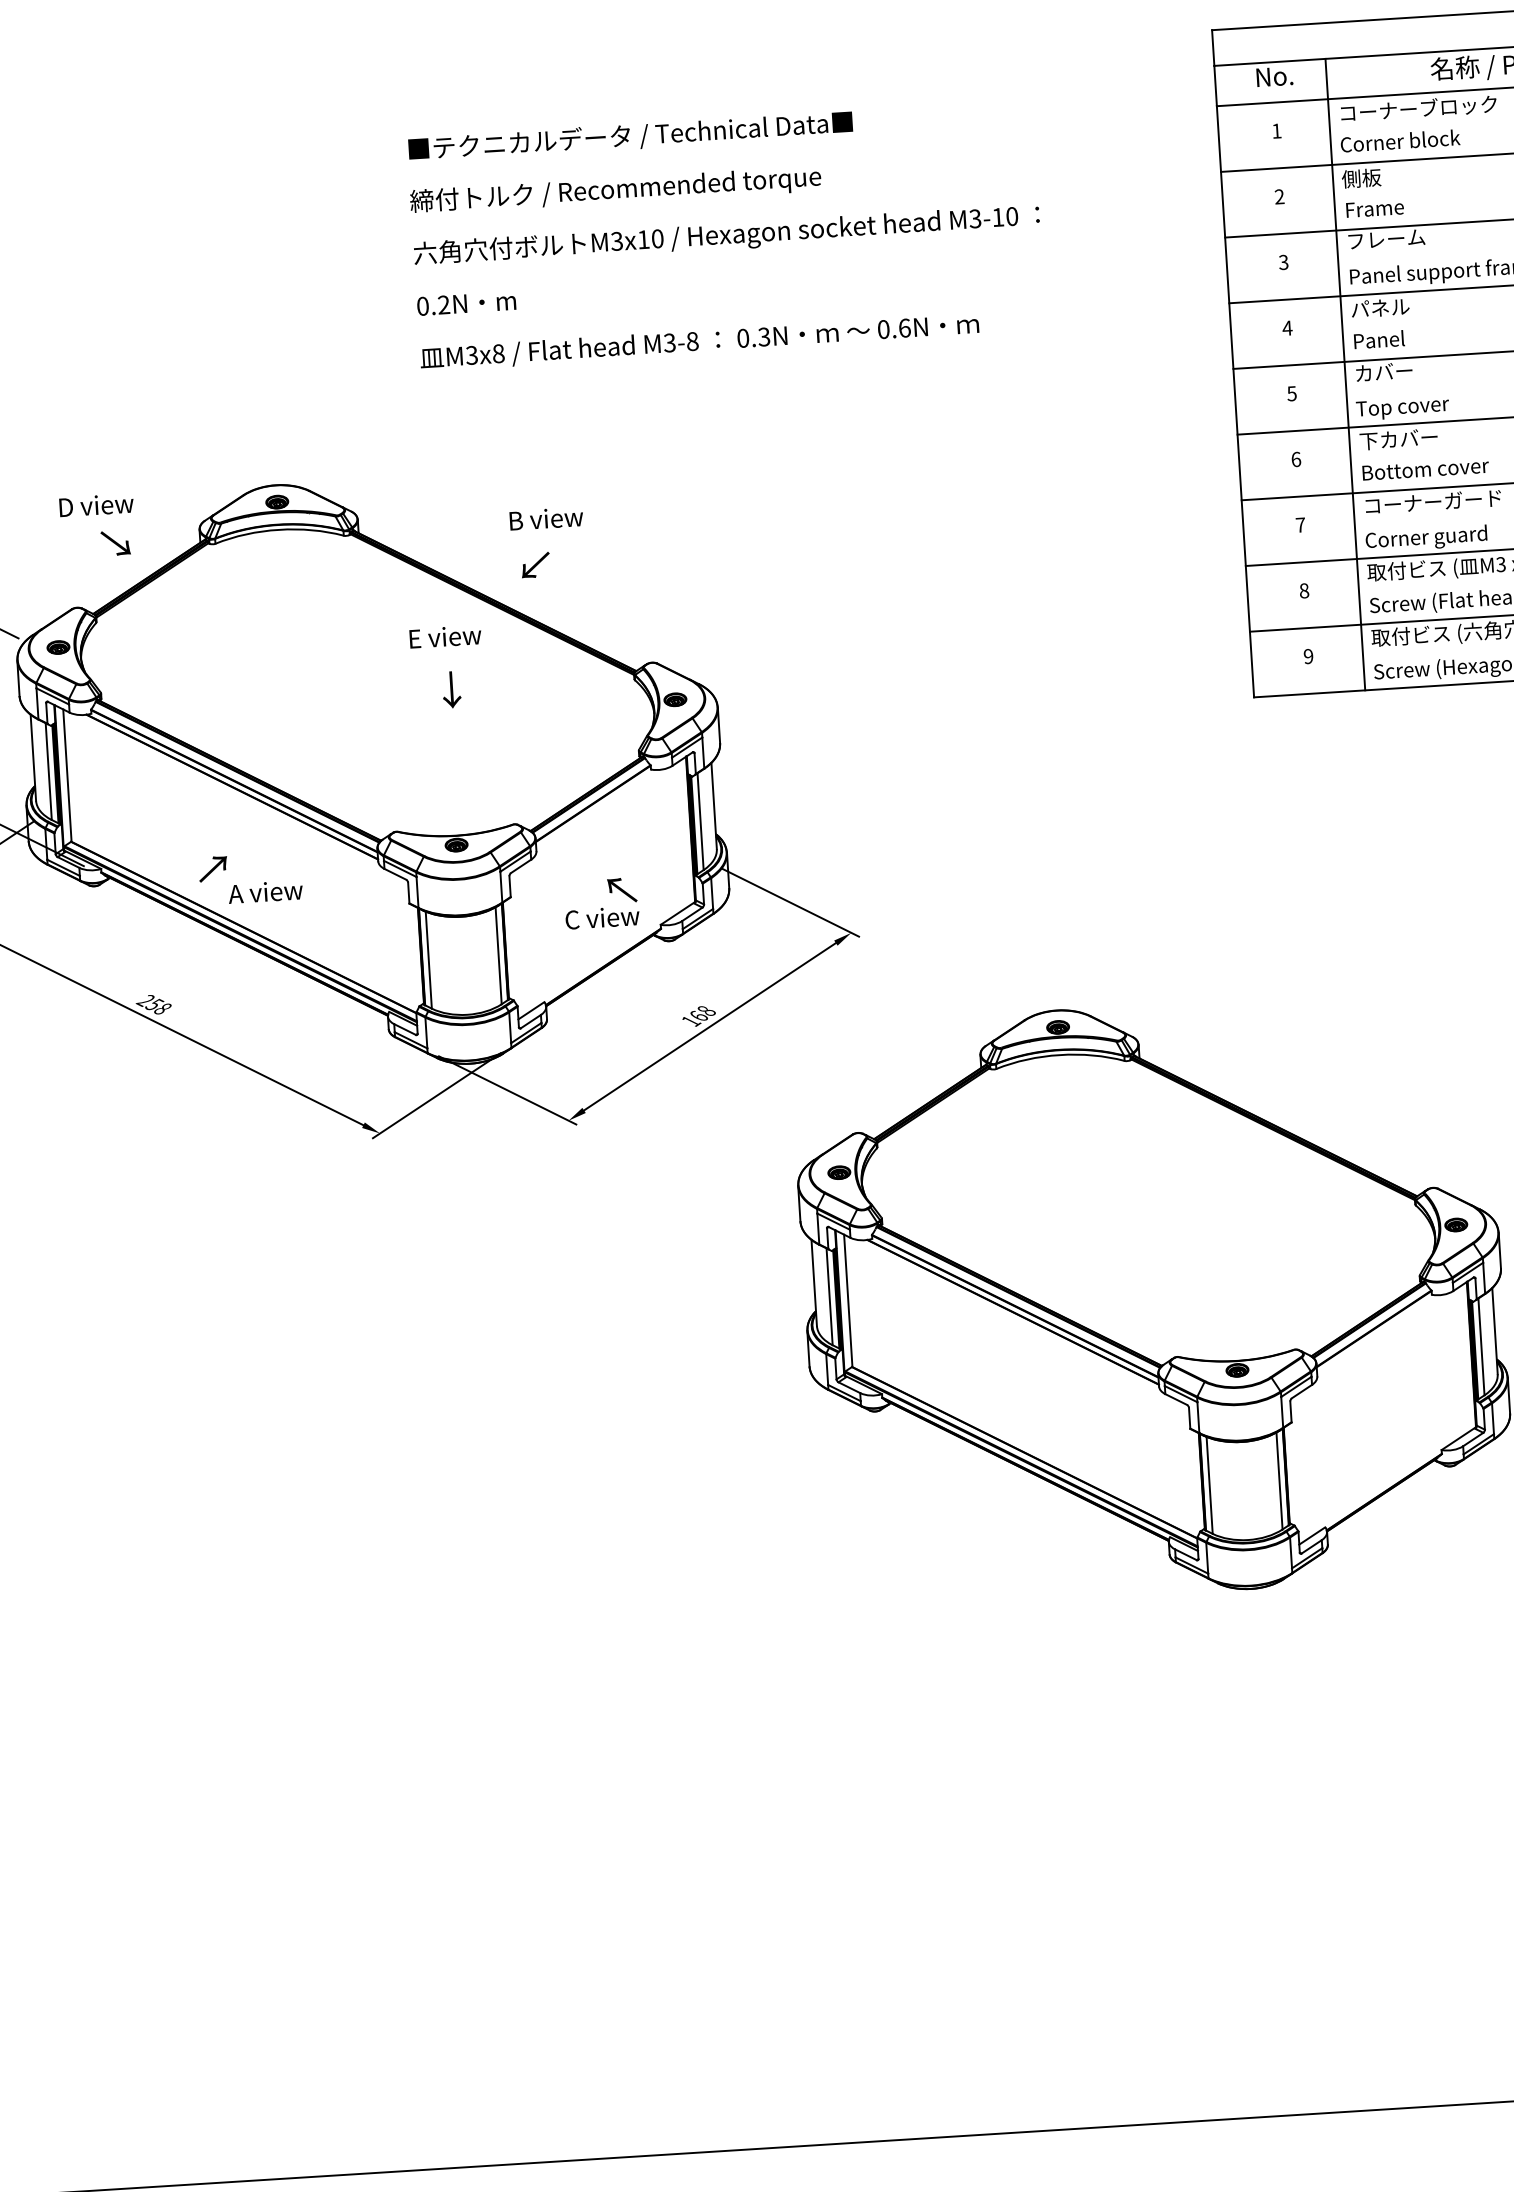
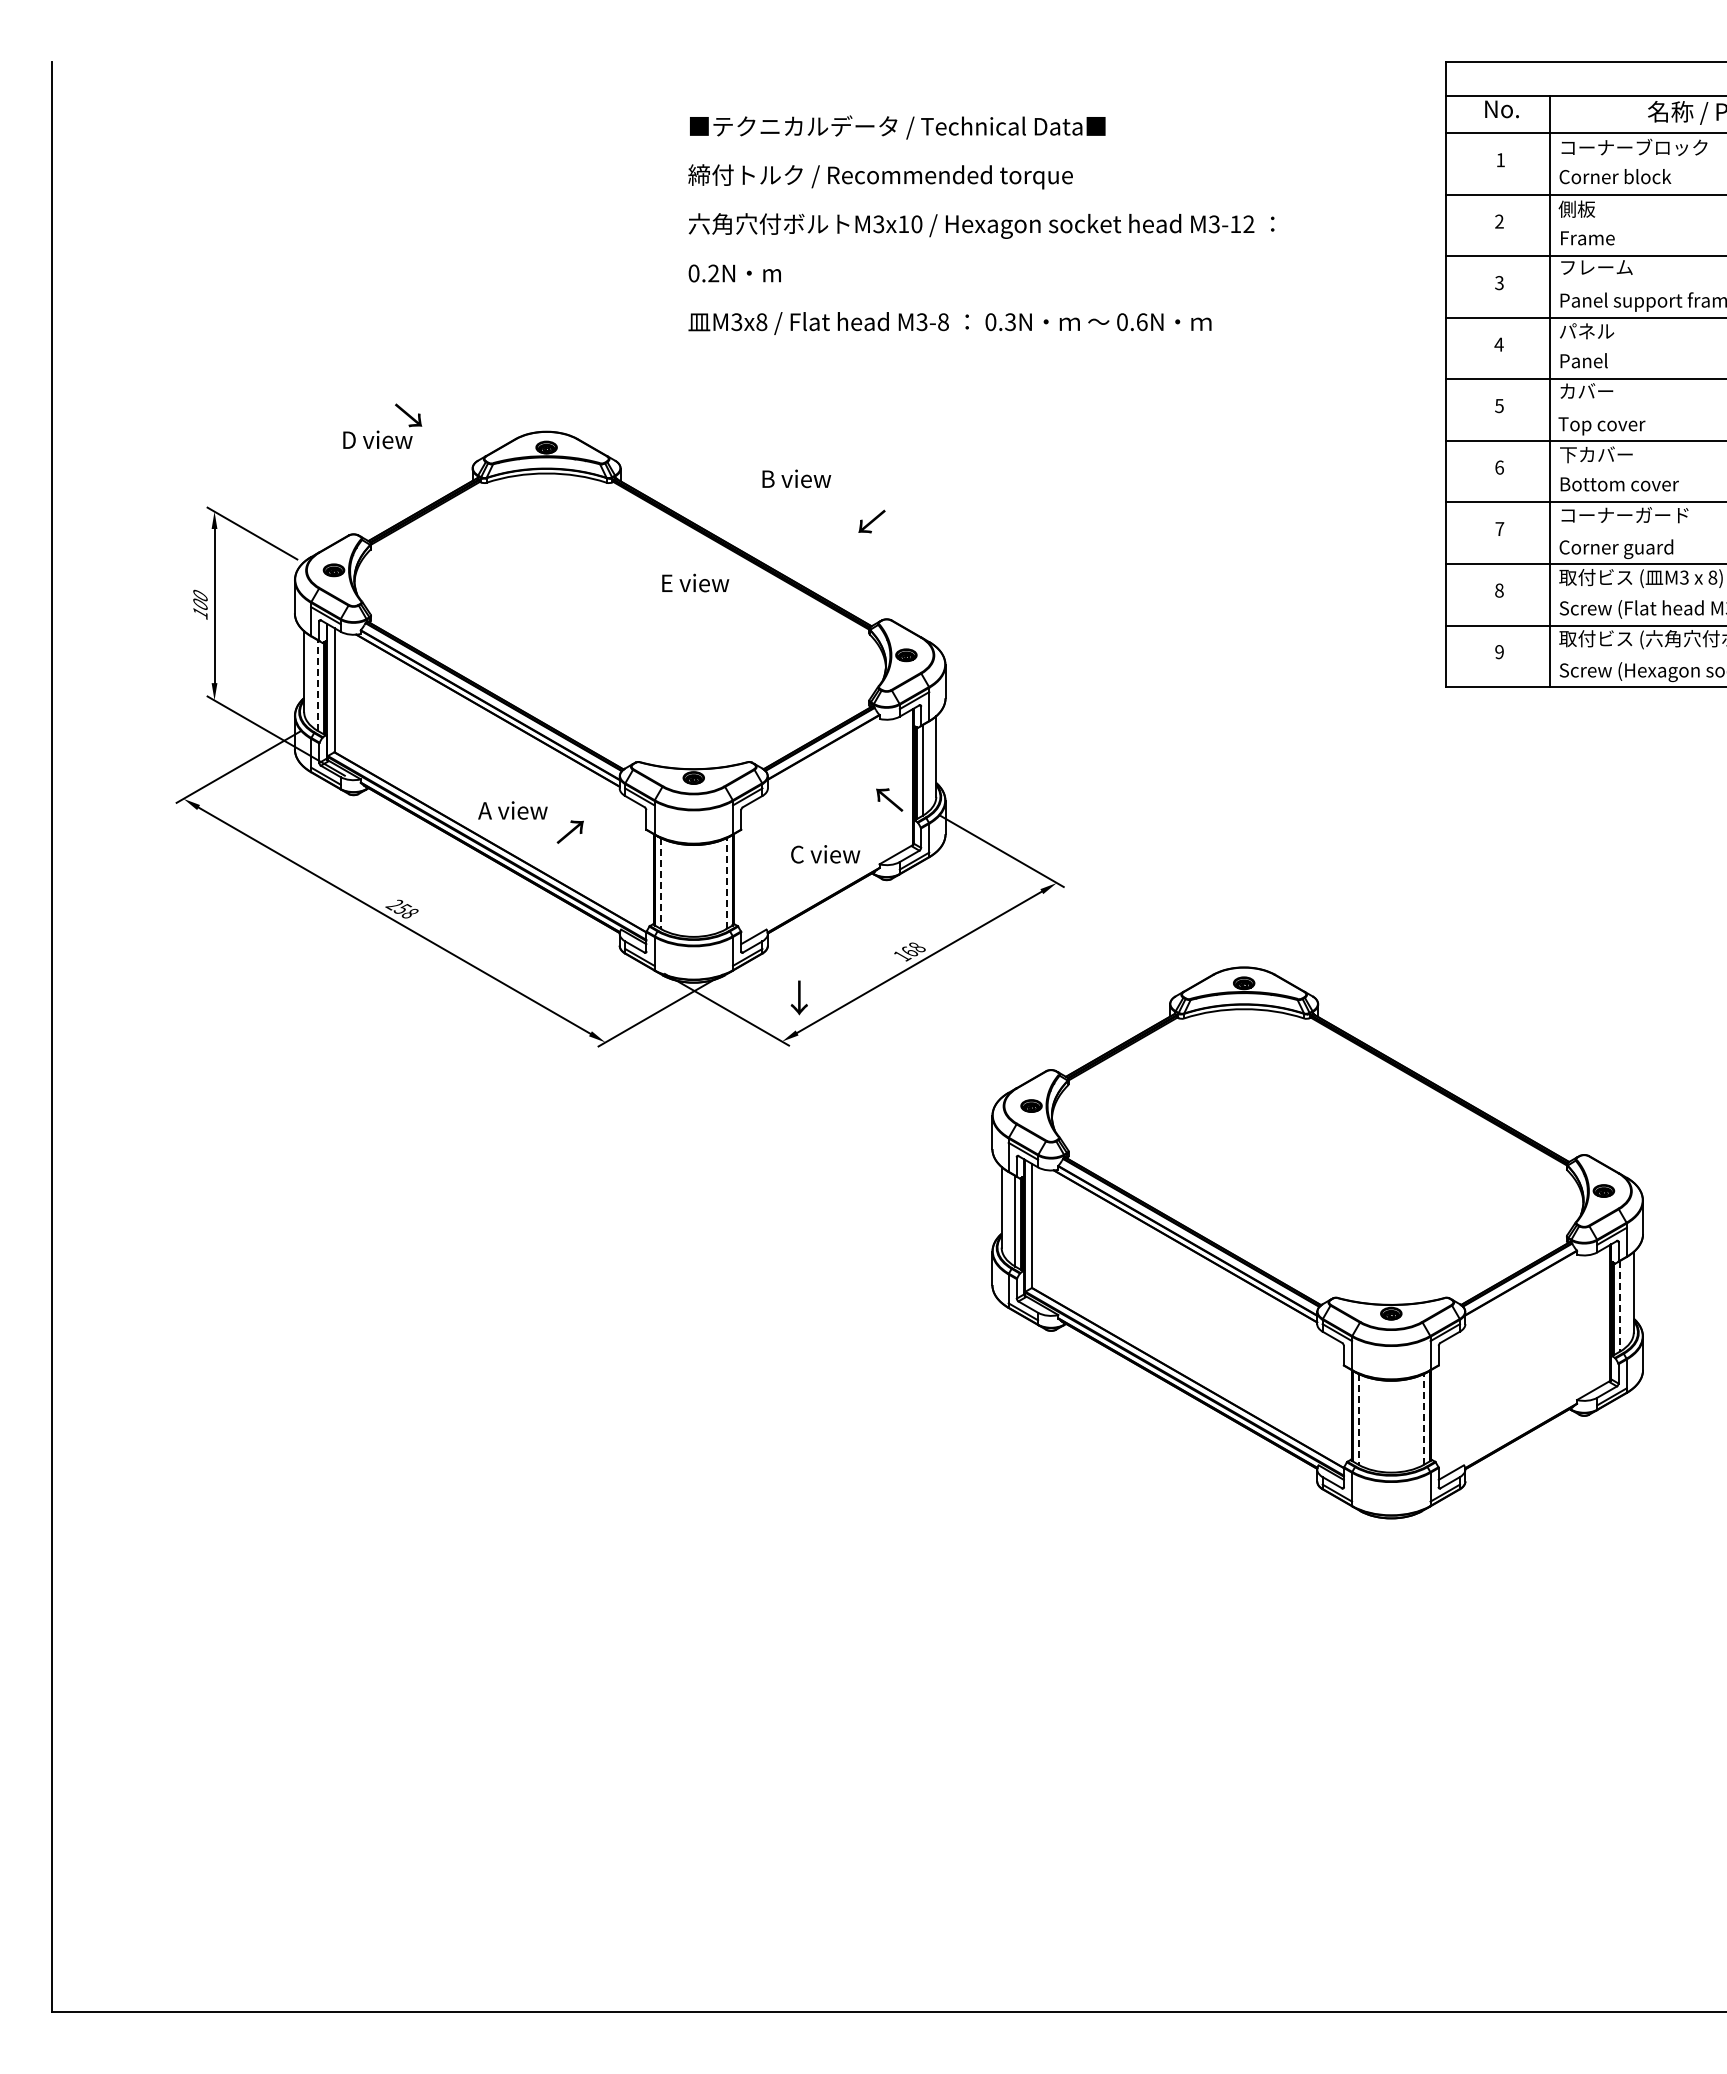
text: (1011, 216) -> (1248, 224), M3-10 -> M3-12
text: (115, 543) -> (408, 415), moved
text: (535, 565) -> (871, 521), moved
text: (450, 689) -> (798, 997), moved
line: (48, 770) -> (317, 684), solid -> dashed
text: (212, 868) -> (569, 831), moved
text: (622, 889) -> (889, 799), moved
line: (498, 955) -> (726, 883), solid -> dashed
line: (429, 961) -> (661, 884), solid -> dashed
line: (1481, 1347) -> (1620, 1306), solid -> dashed
line: (1279, 1480) -> (1424, 1418), solid -> dashed
line: (1209, 1485) -> (1358, 1419), solid -> dashed

